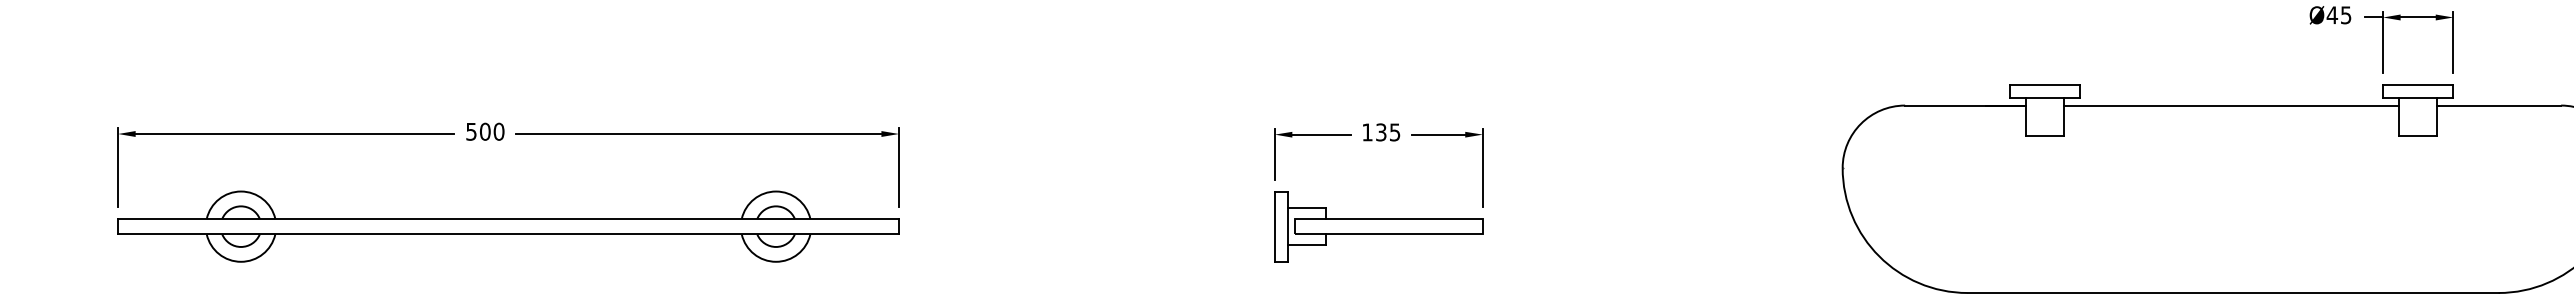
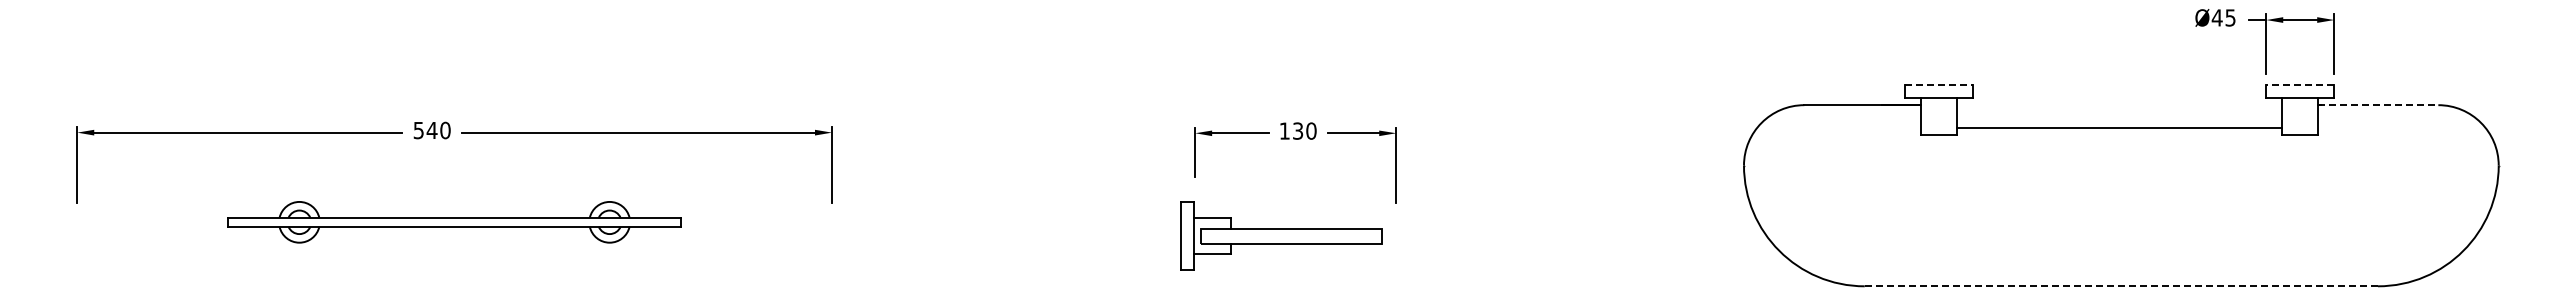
line: (2044, 85) -> (1939, 85), solid -> dashed
line: (2418, 85) -> (2300, 85), solid -> dashed
line: (2231, 105) -> (2119, 128), moved
line: (2499, 105) -> (2378, 105), solid -> dashed
text: (484, 131) -> (431, 130), 500 -> 540
text: (1395, 131) -> (1311, 130), 135 -> 130
part: (1378, 225) -> (1281, 235), moved
part: (508, 226) -> (454, 222), size x0.6
line: (2233, 293) -> (2121, 286), solid -> dashed

